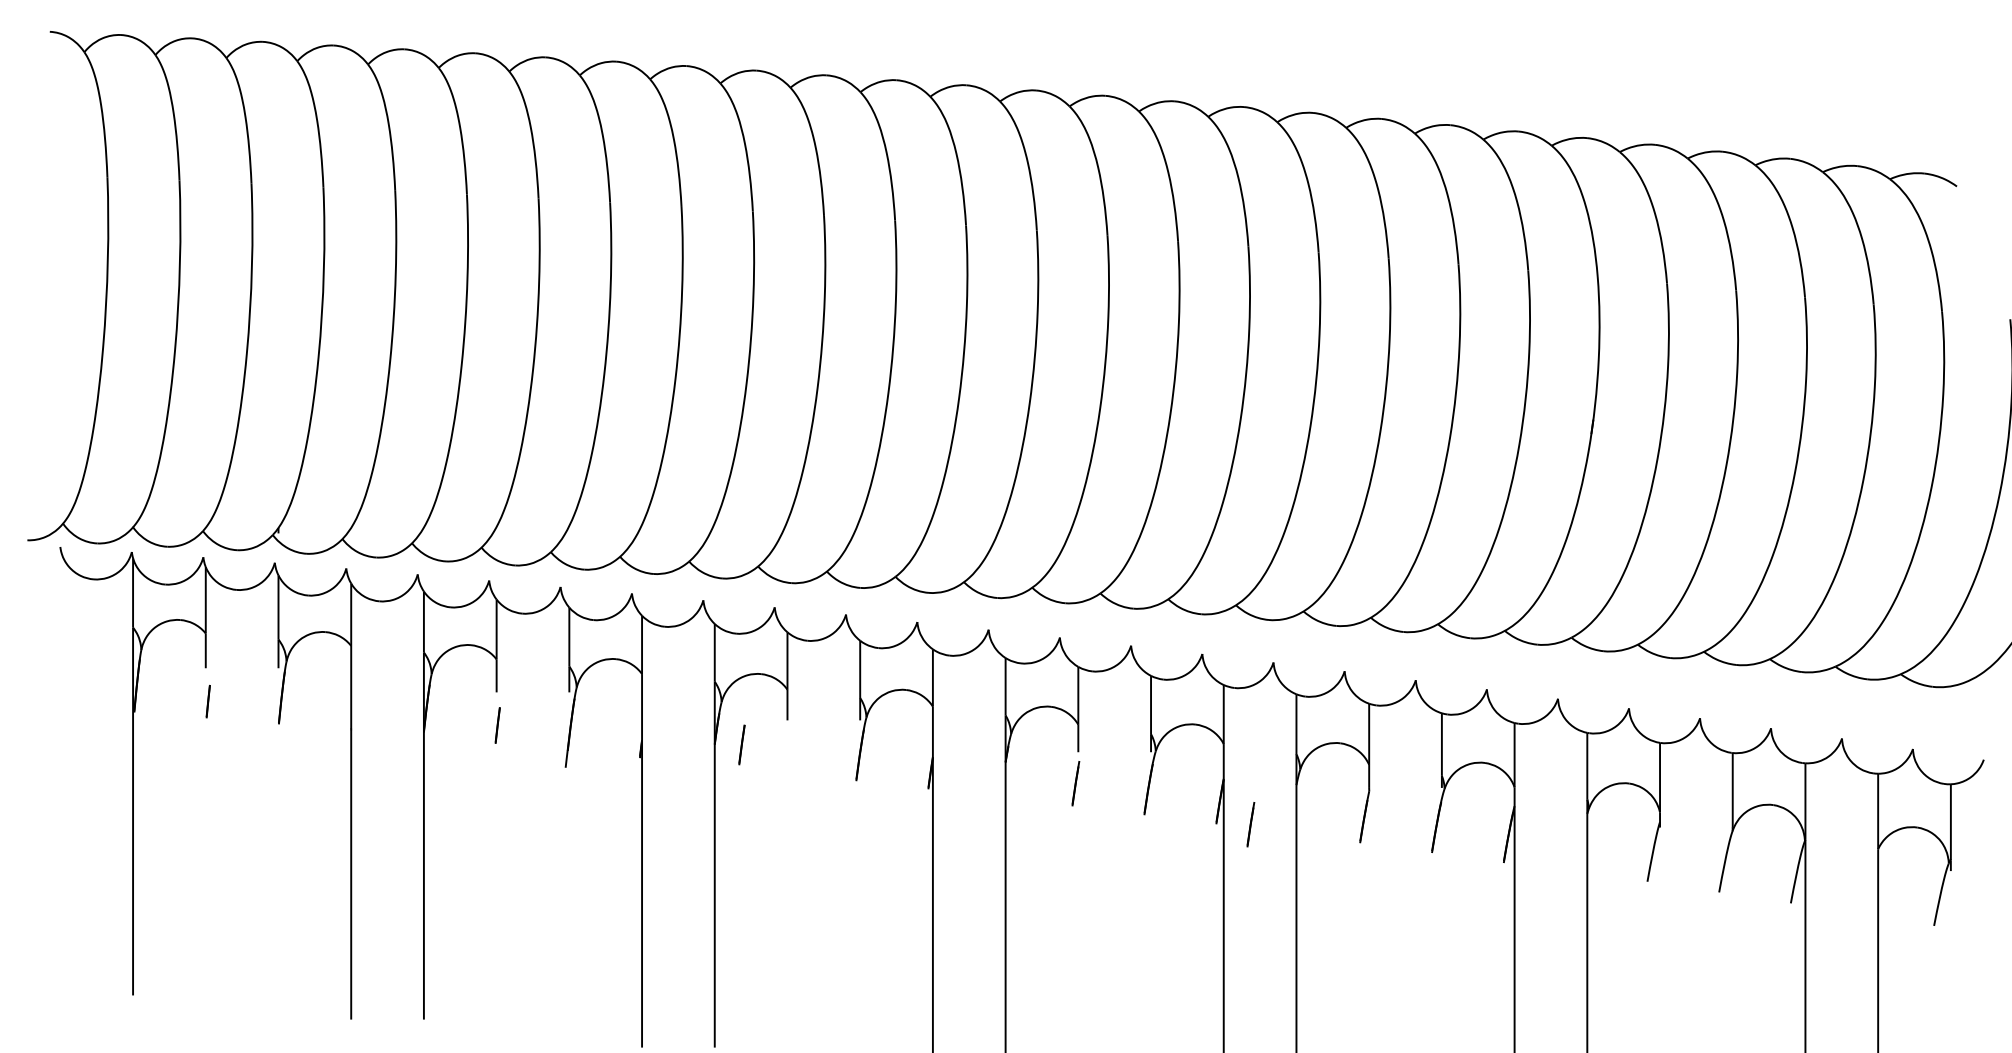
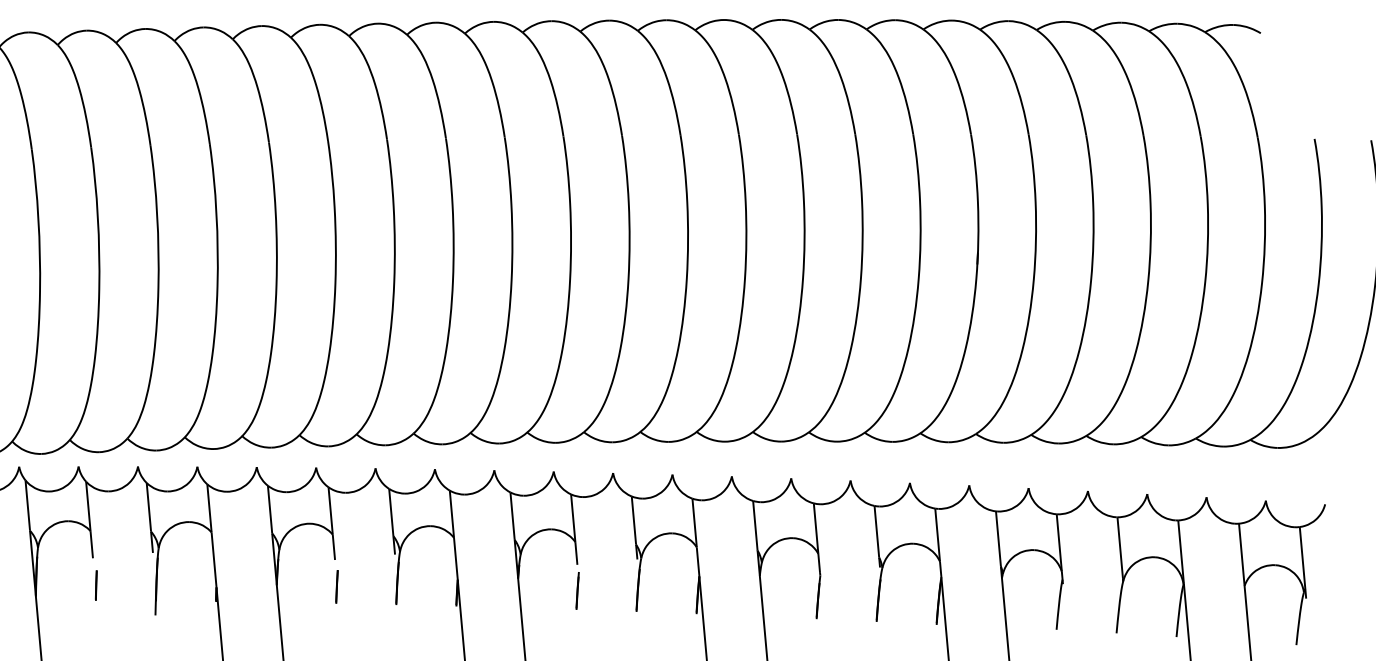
line: (741, 744) -> (336, 586), moved
line: (1250, 824) -> (724, 611), removed

